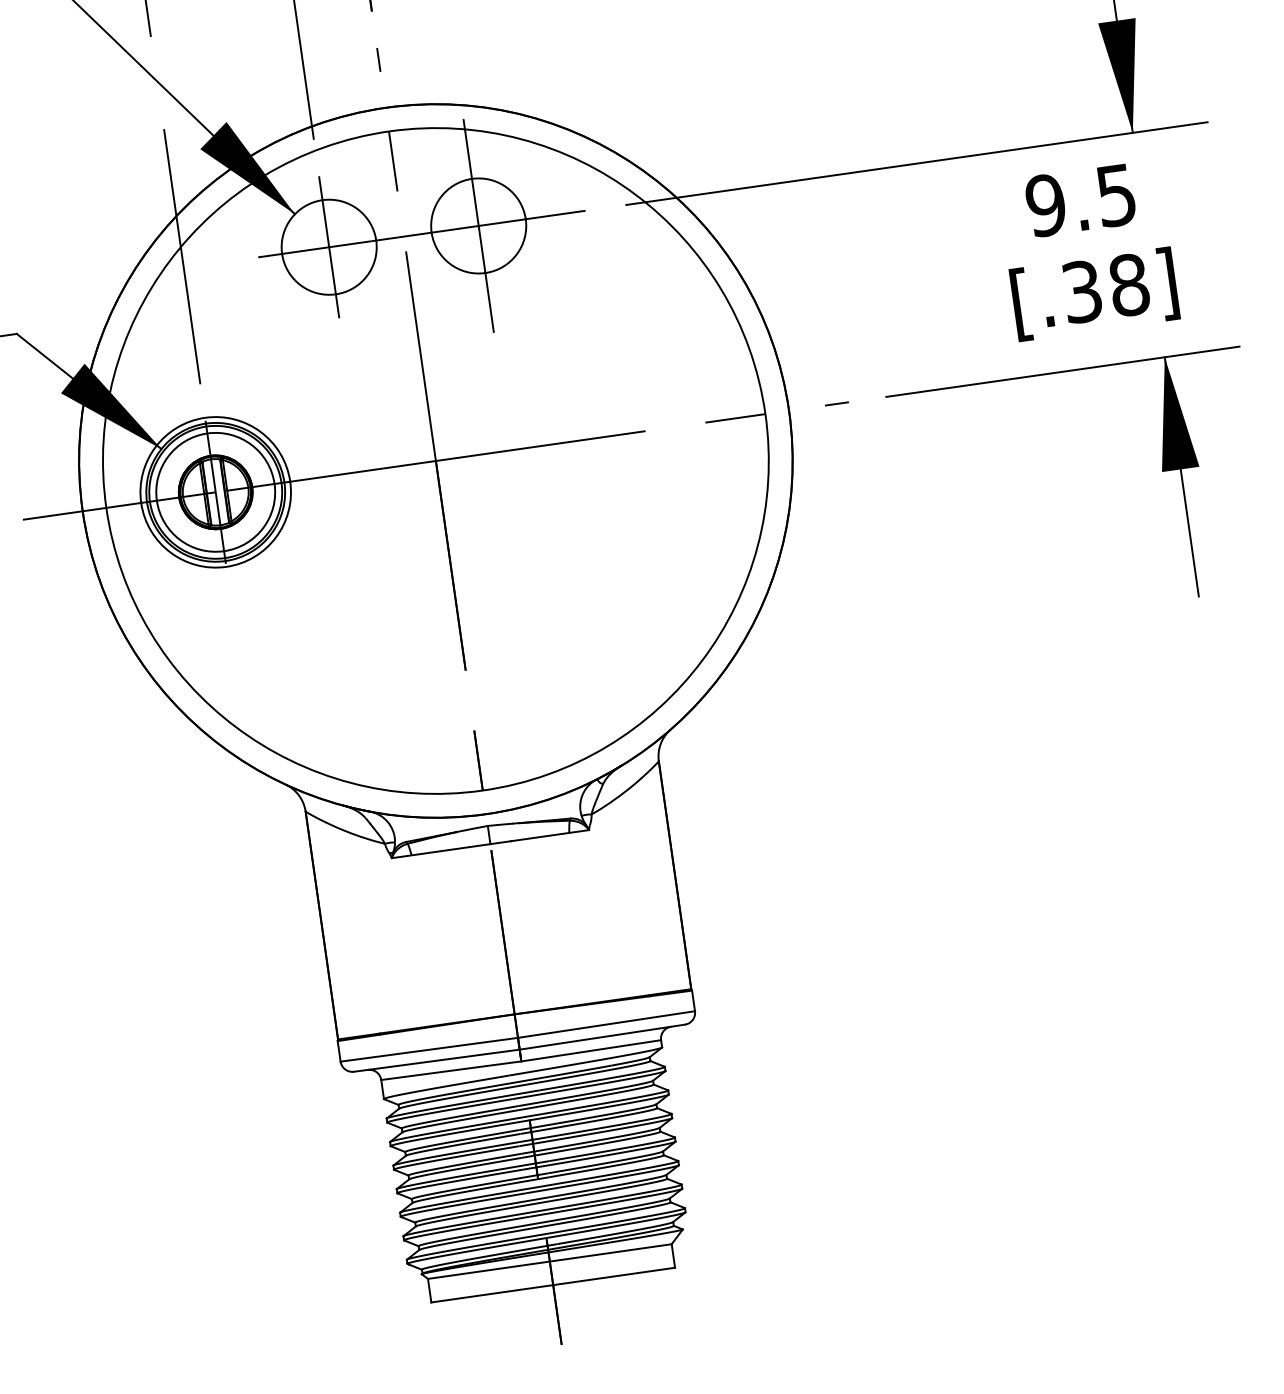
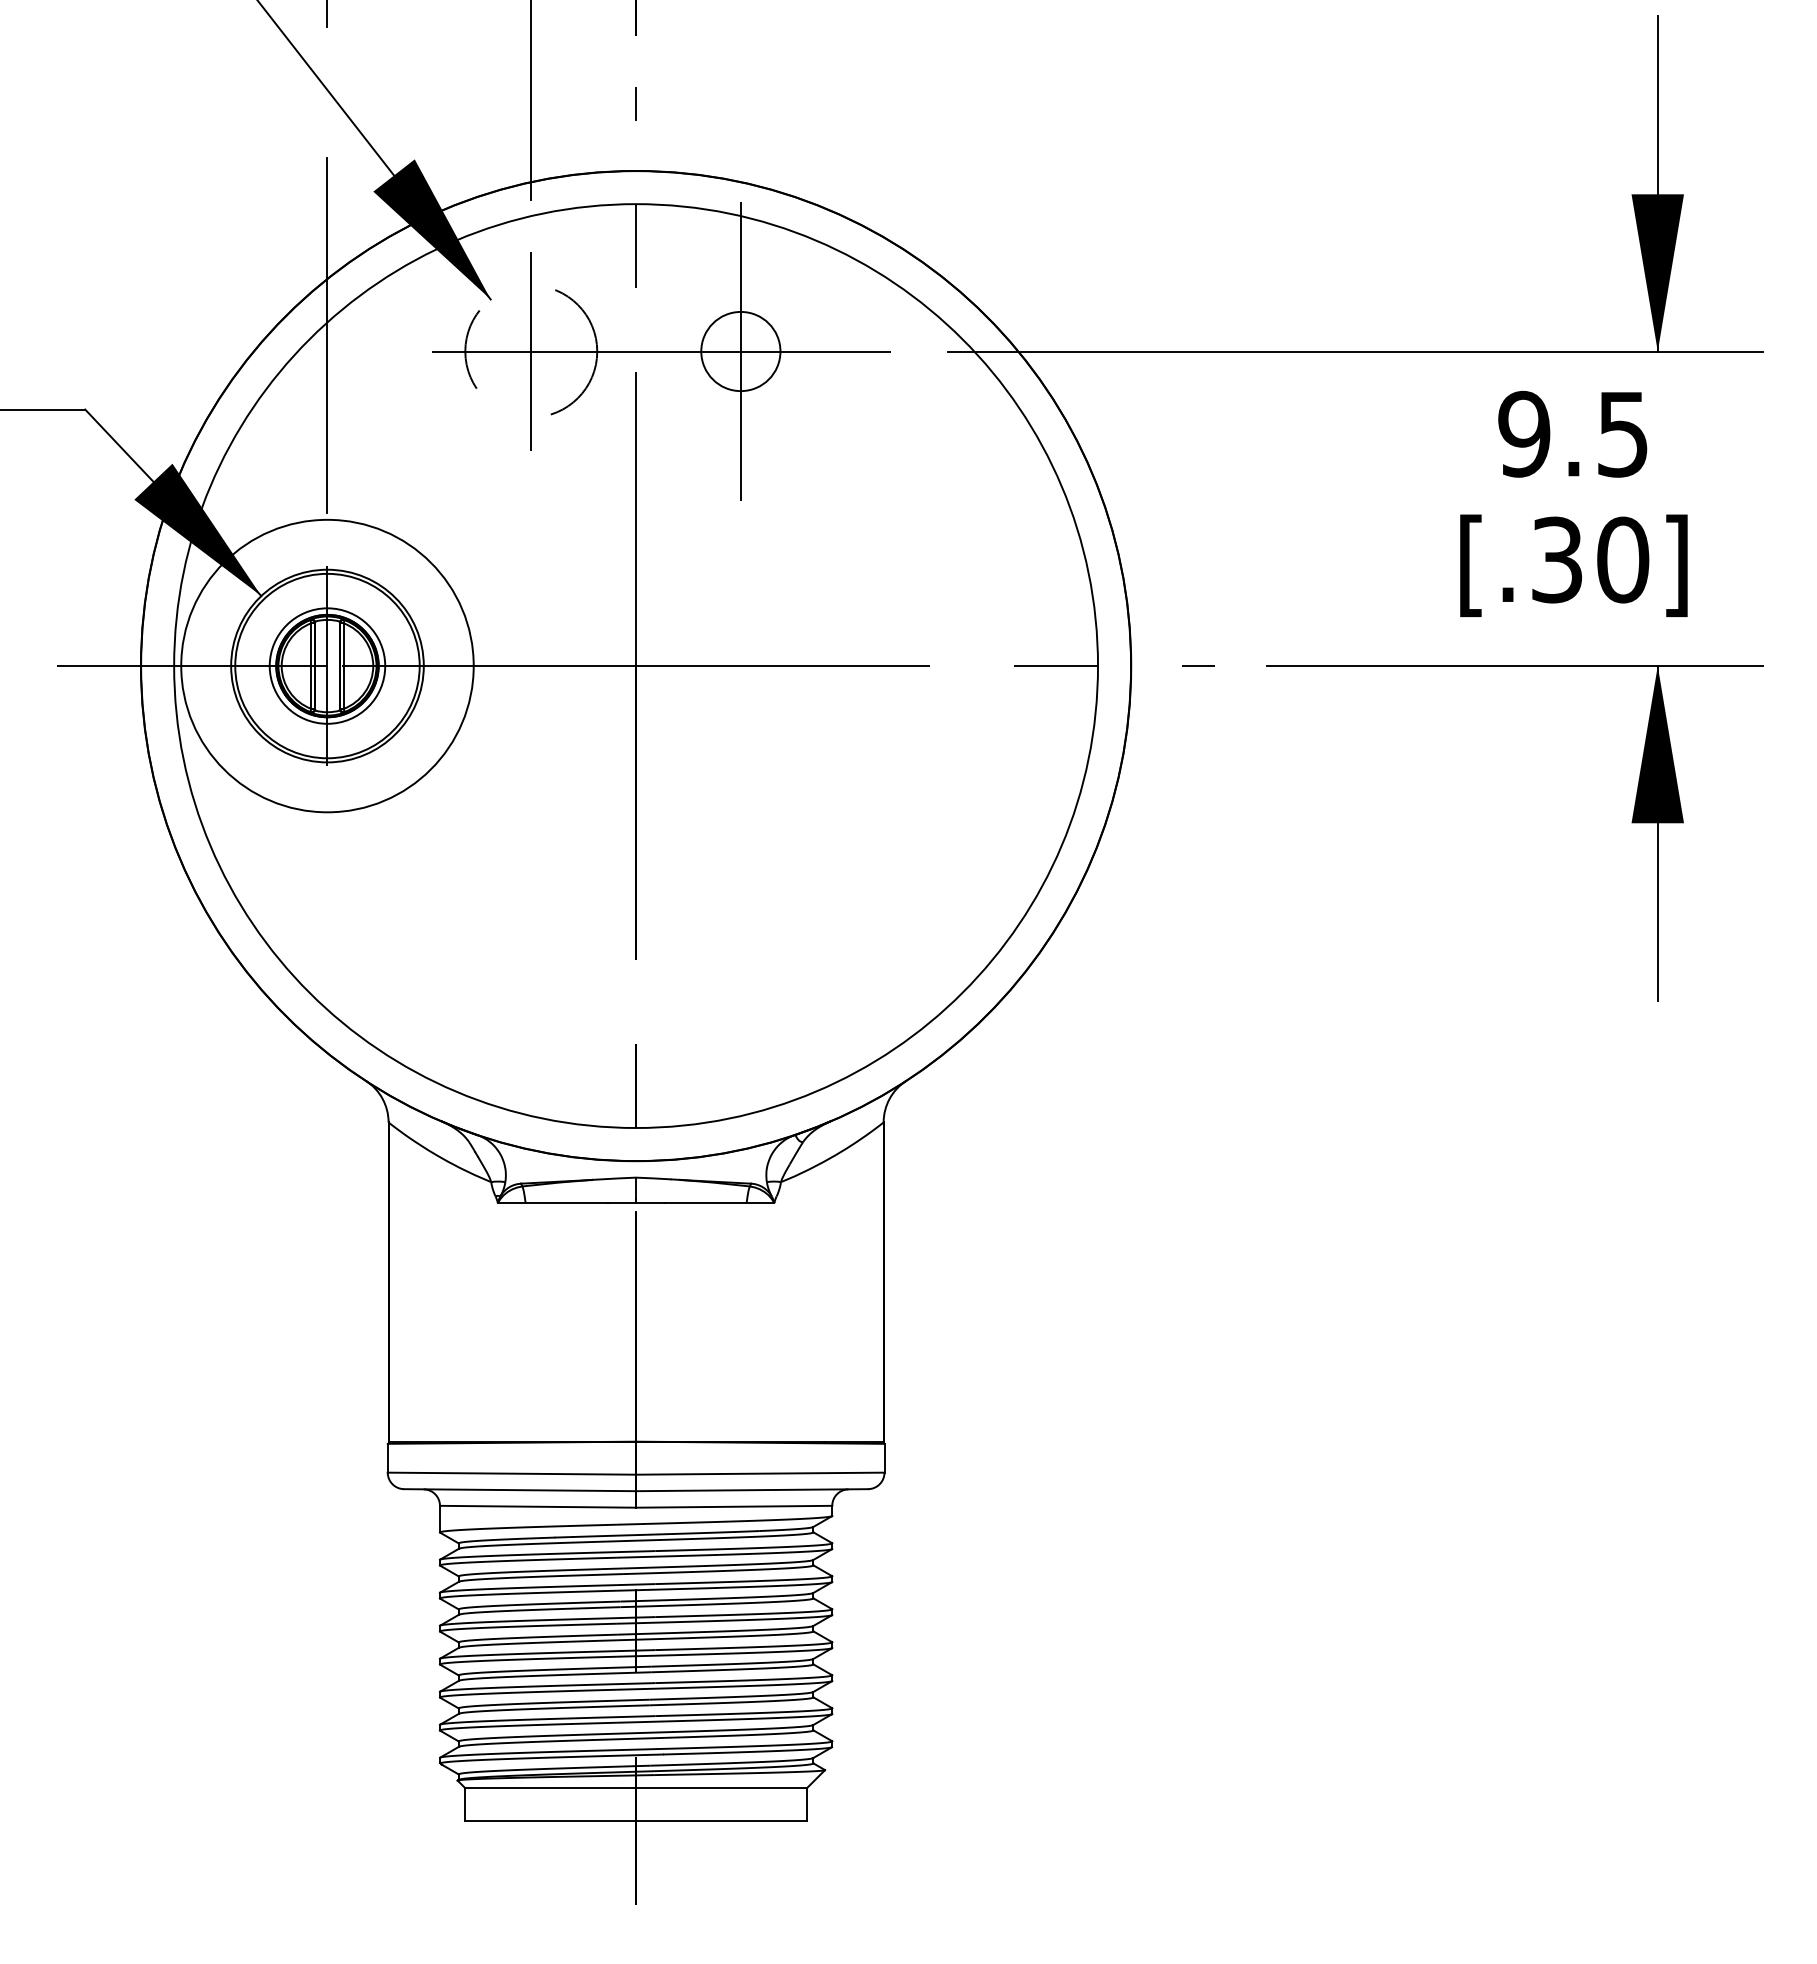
circle: (478, 225) -> (740, 351), size x0.6
circle: (329, 247) -> (531, 351), solid -> dashed
text: (1129, 284) -> (1623, 559), [.38] -> [.30]
circle: (215, 491) -> (327, 665), size x0.7
circle: (215, 491) -> (327, 665), size x1.4

